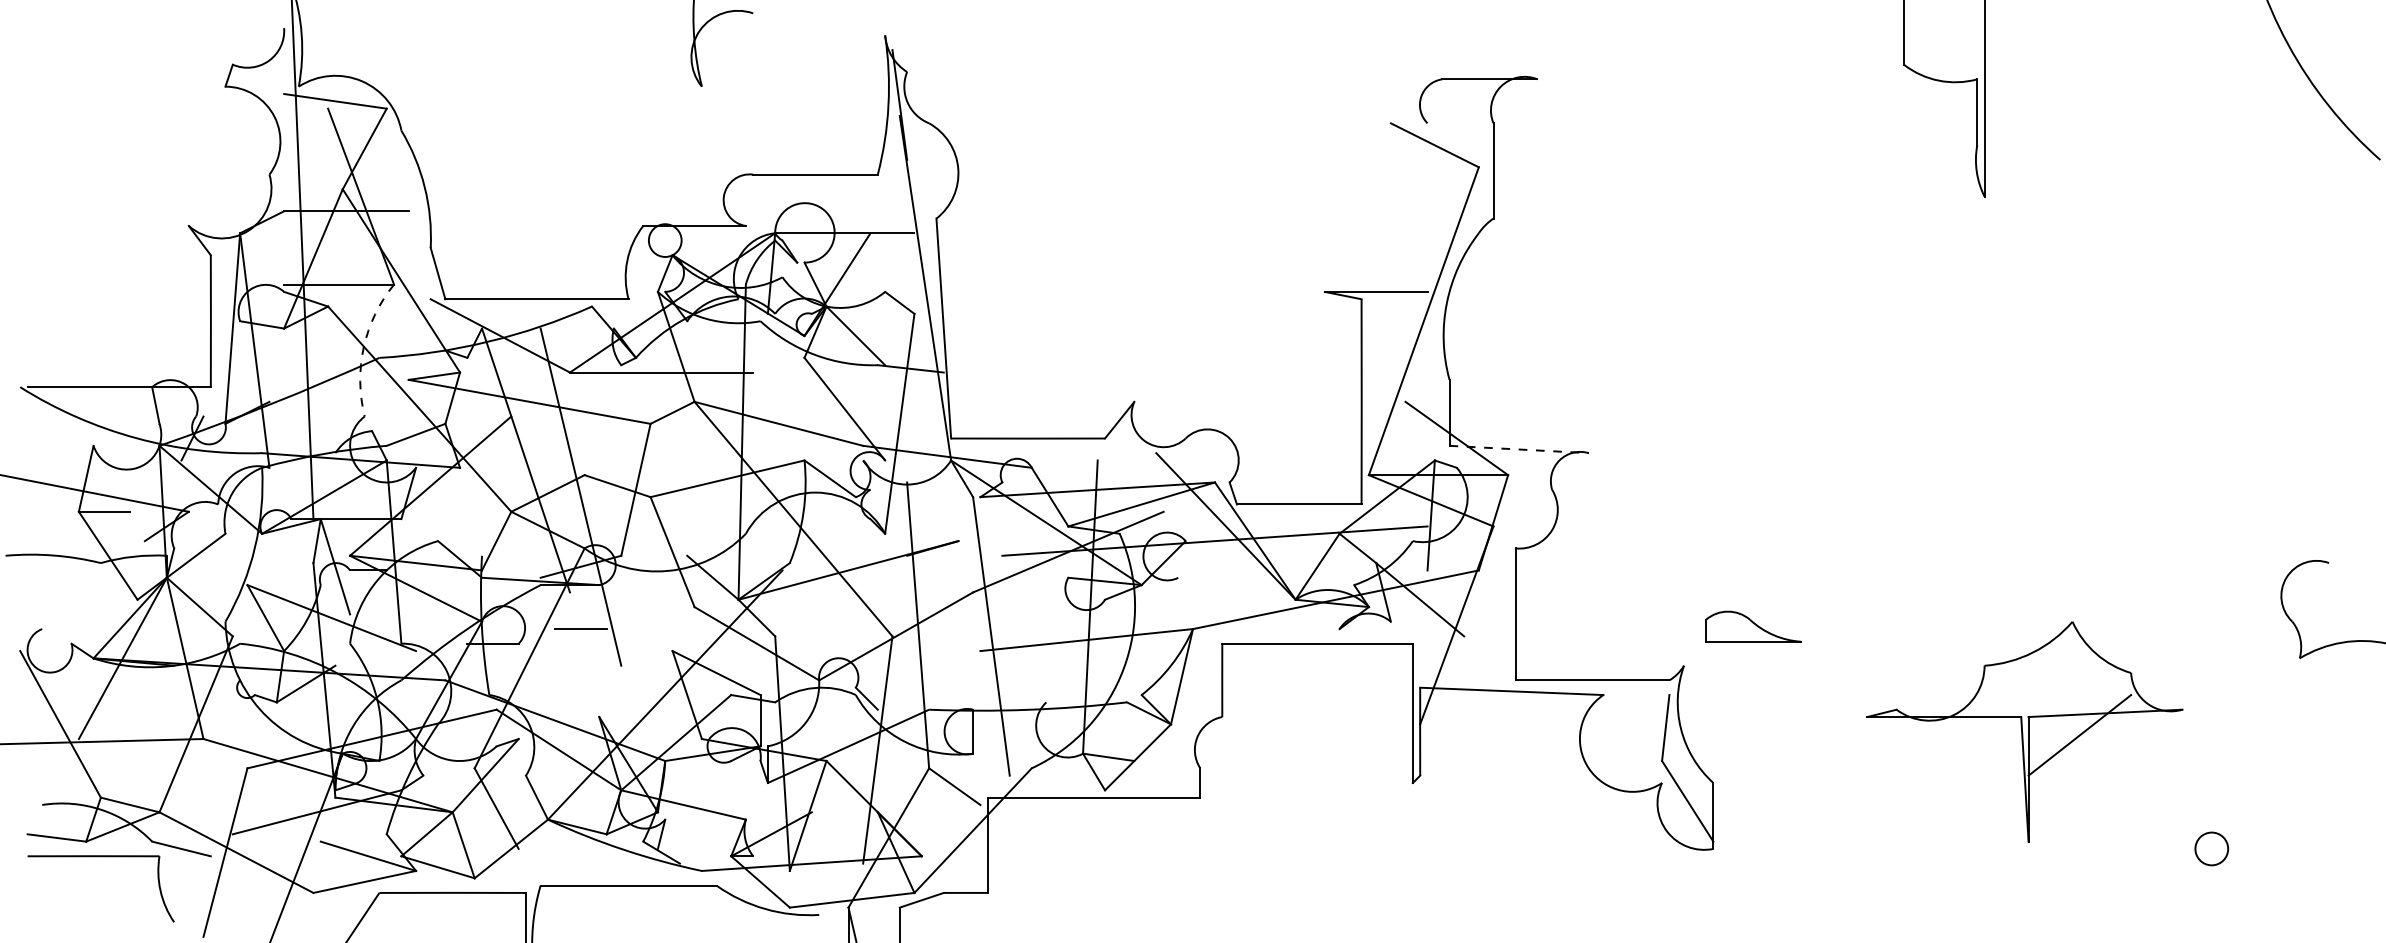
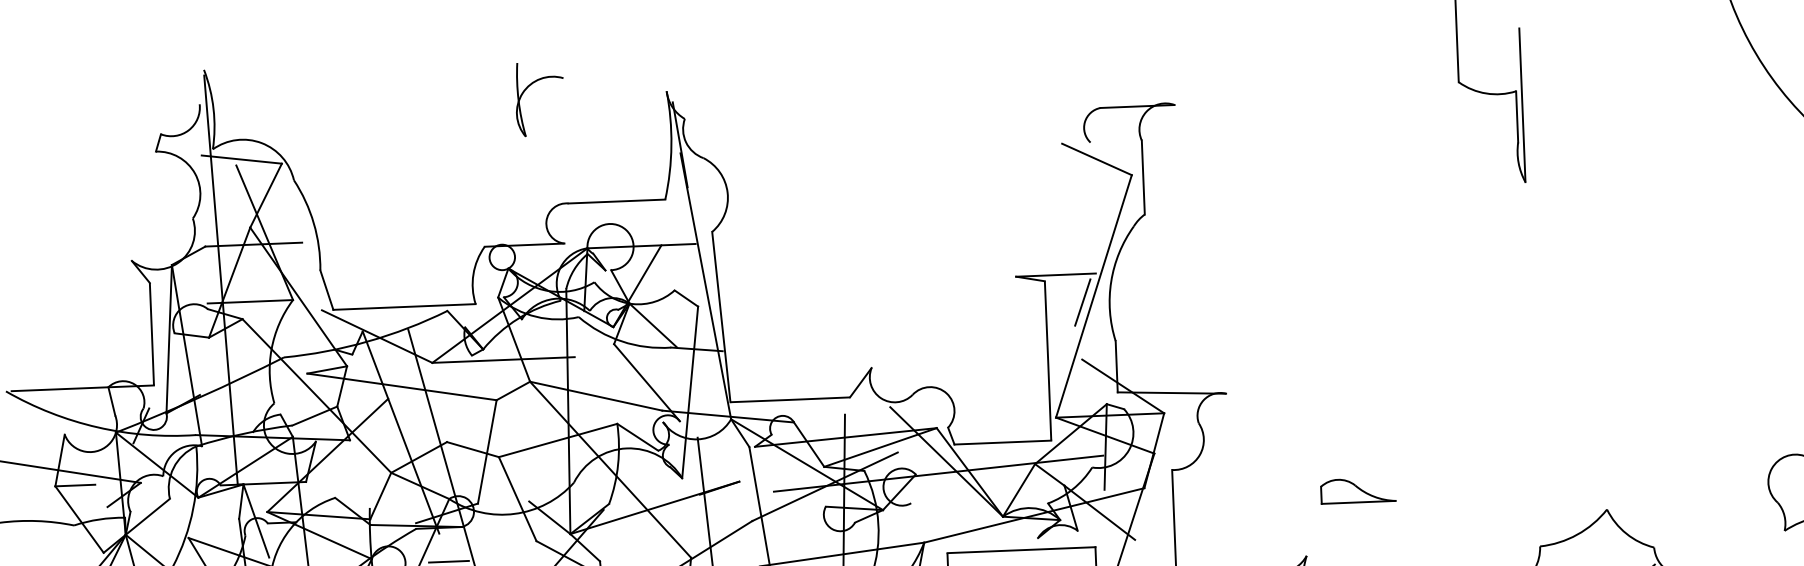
line: (1409, 328) -> (1082, 302), added
arc: (363, 347) -> (271, 349), dashed -> solid
line: (1519, 449) -> (1172, 393), dashed -> solid
part: (1753, 626) -> (1358, 490), moved

